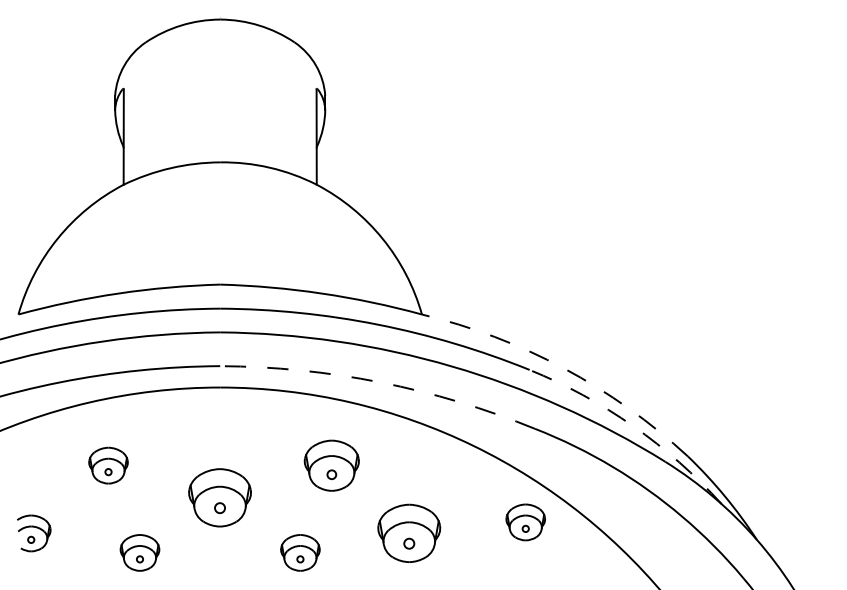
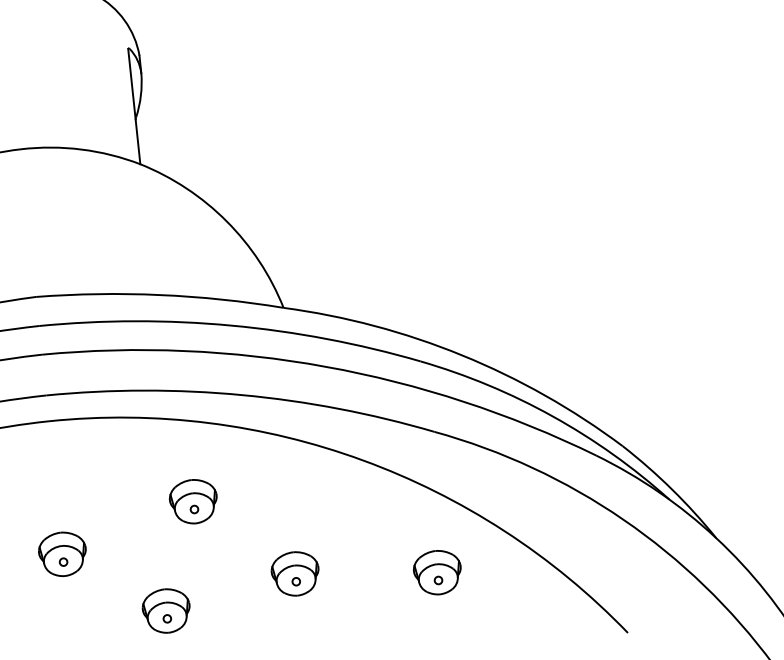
arc: (564, 368) -> (462, 355), dashed -> solid
arc: (380, 382) -> (242, 395), dashed -> solid
arc: (633, 426) -> (553, 416), dashed -> solid
part: (331, 465) -> (193, 501), size x0.71
part: (220, 497) -> (63, 554), size x0.62
part: (525, 522) -> (437, 572), moved
part: (408, 533) -> (294, 574), size x0.62

